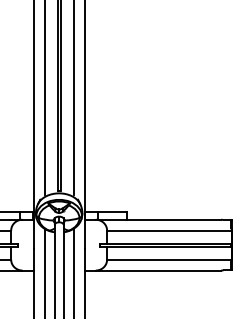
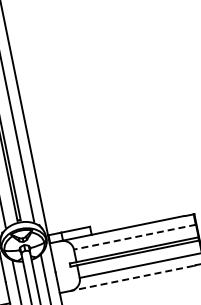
line: (168, 230) -> (134, 237), solid -> dashed
line: (158, 270) -> (132, 278), solid -> dashed

